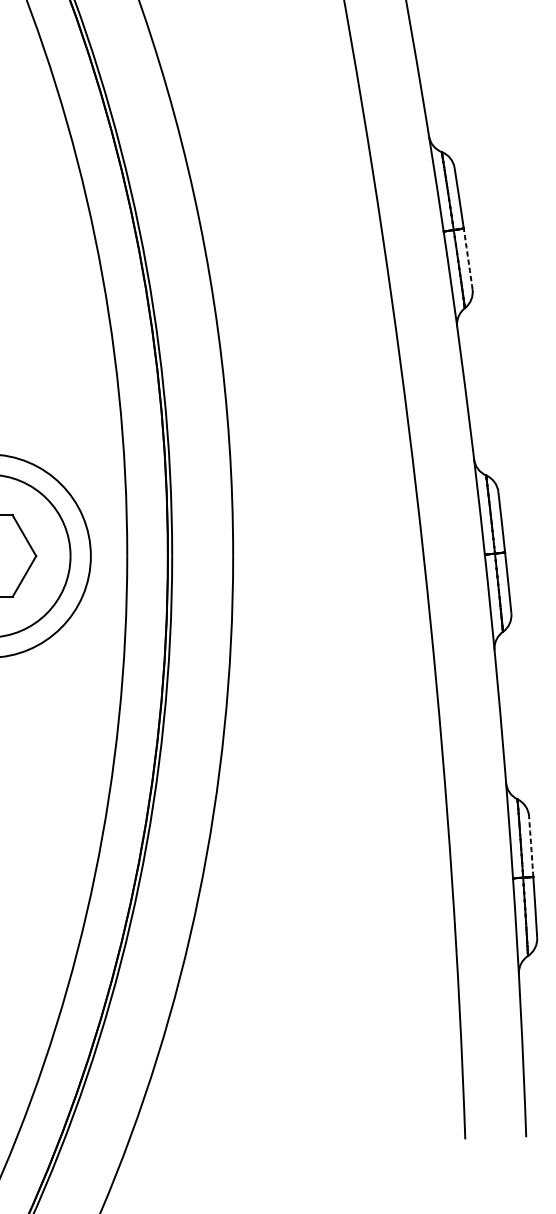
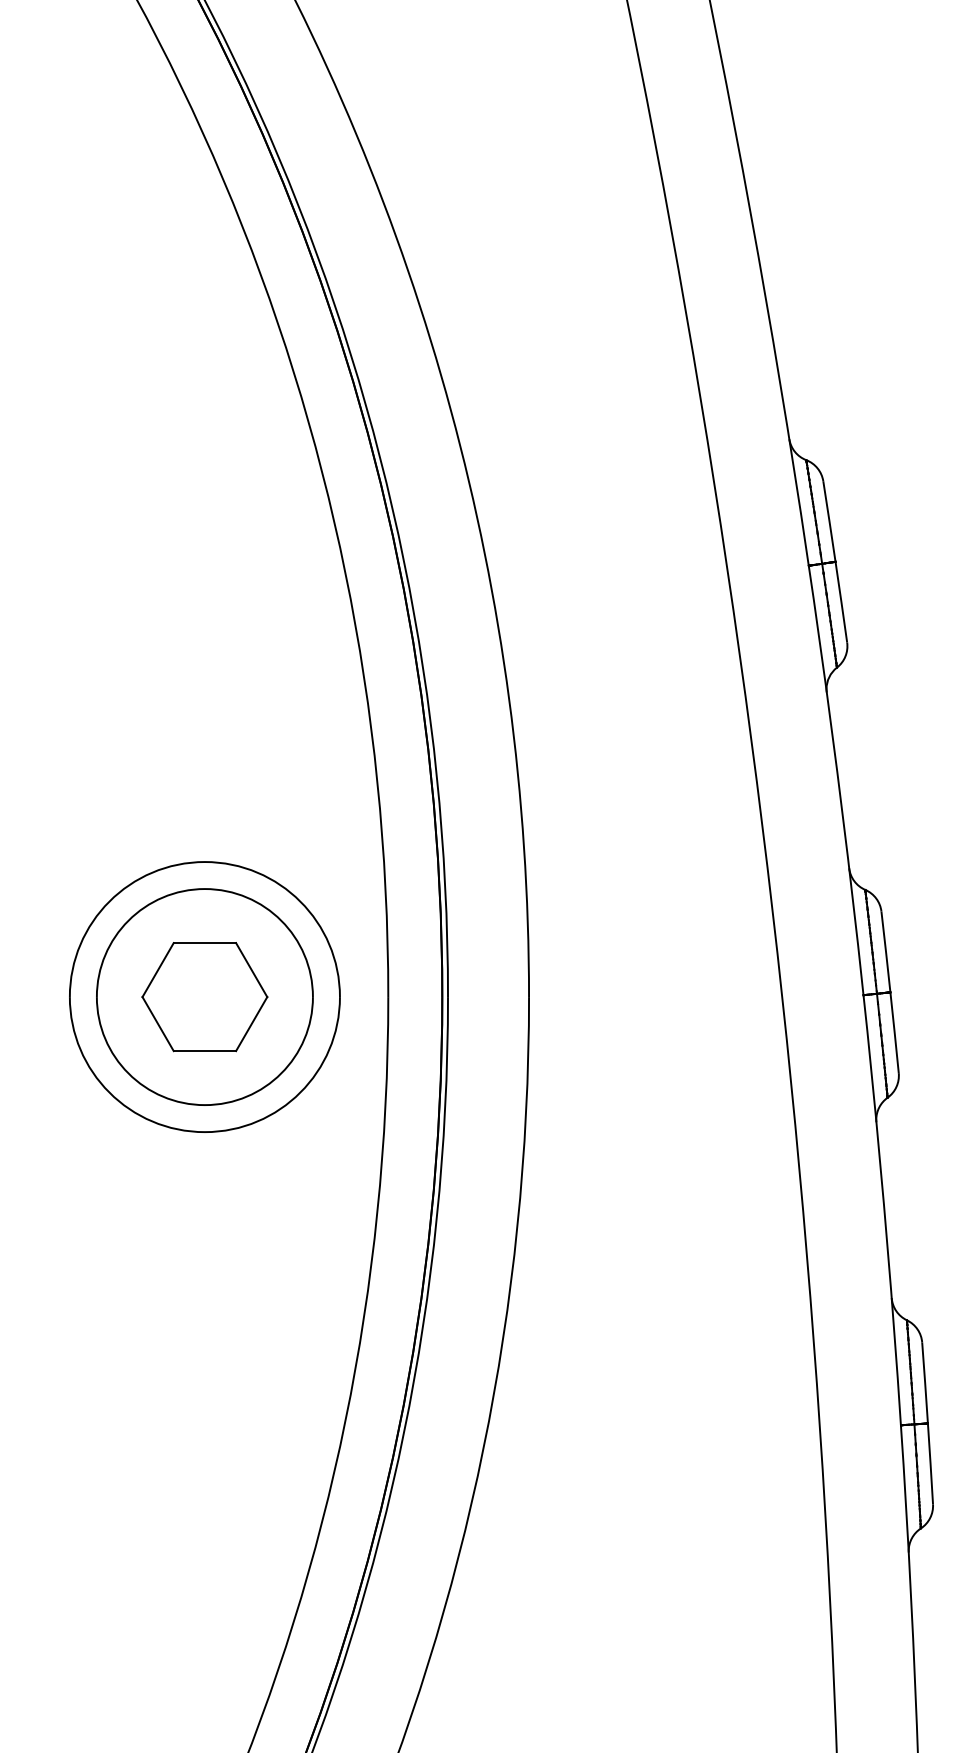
arc: (468, 259) -> (841, 602), dashed -> solid
arc: (531, 846) -> (925, 1383), dashed -> solid

